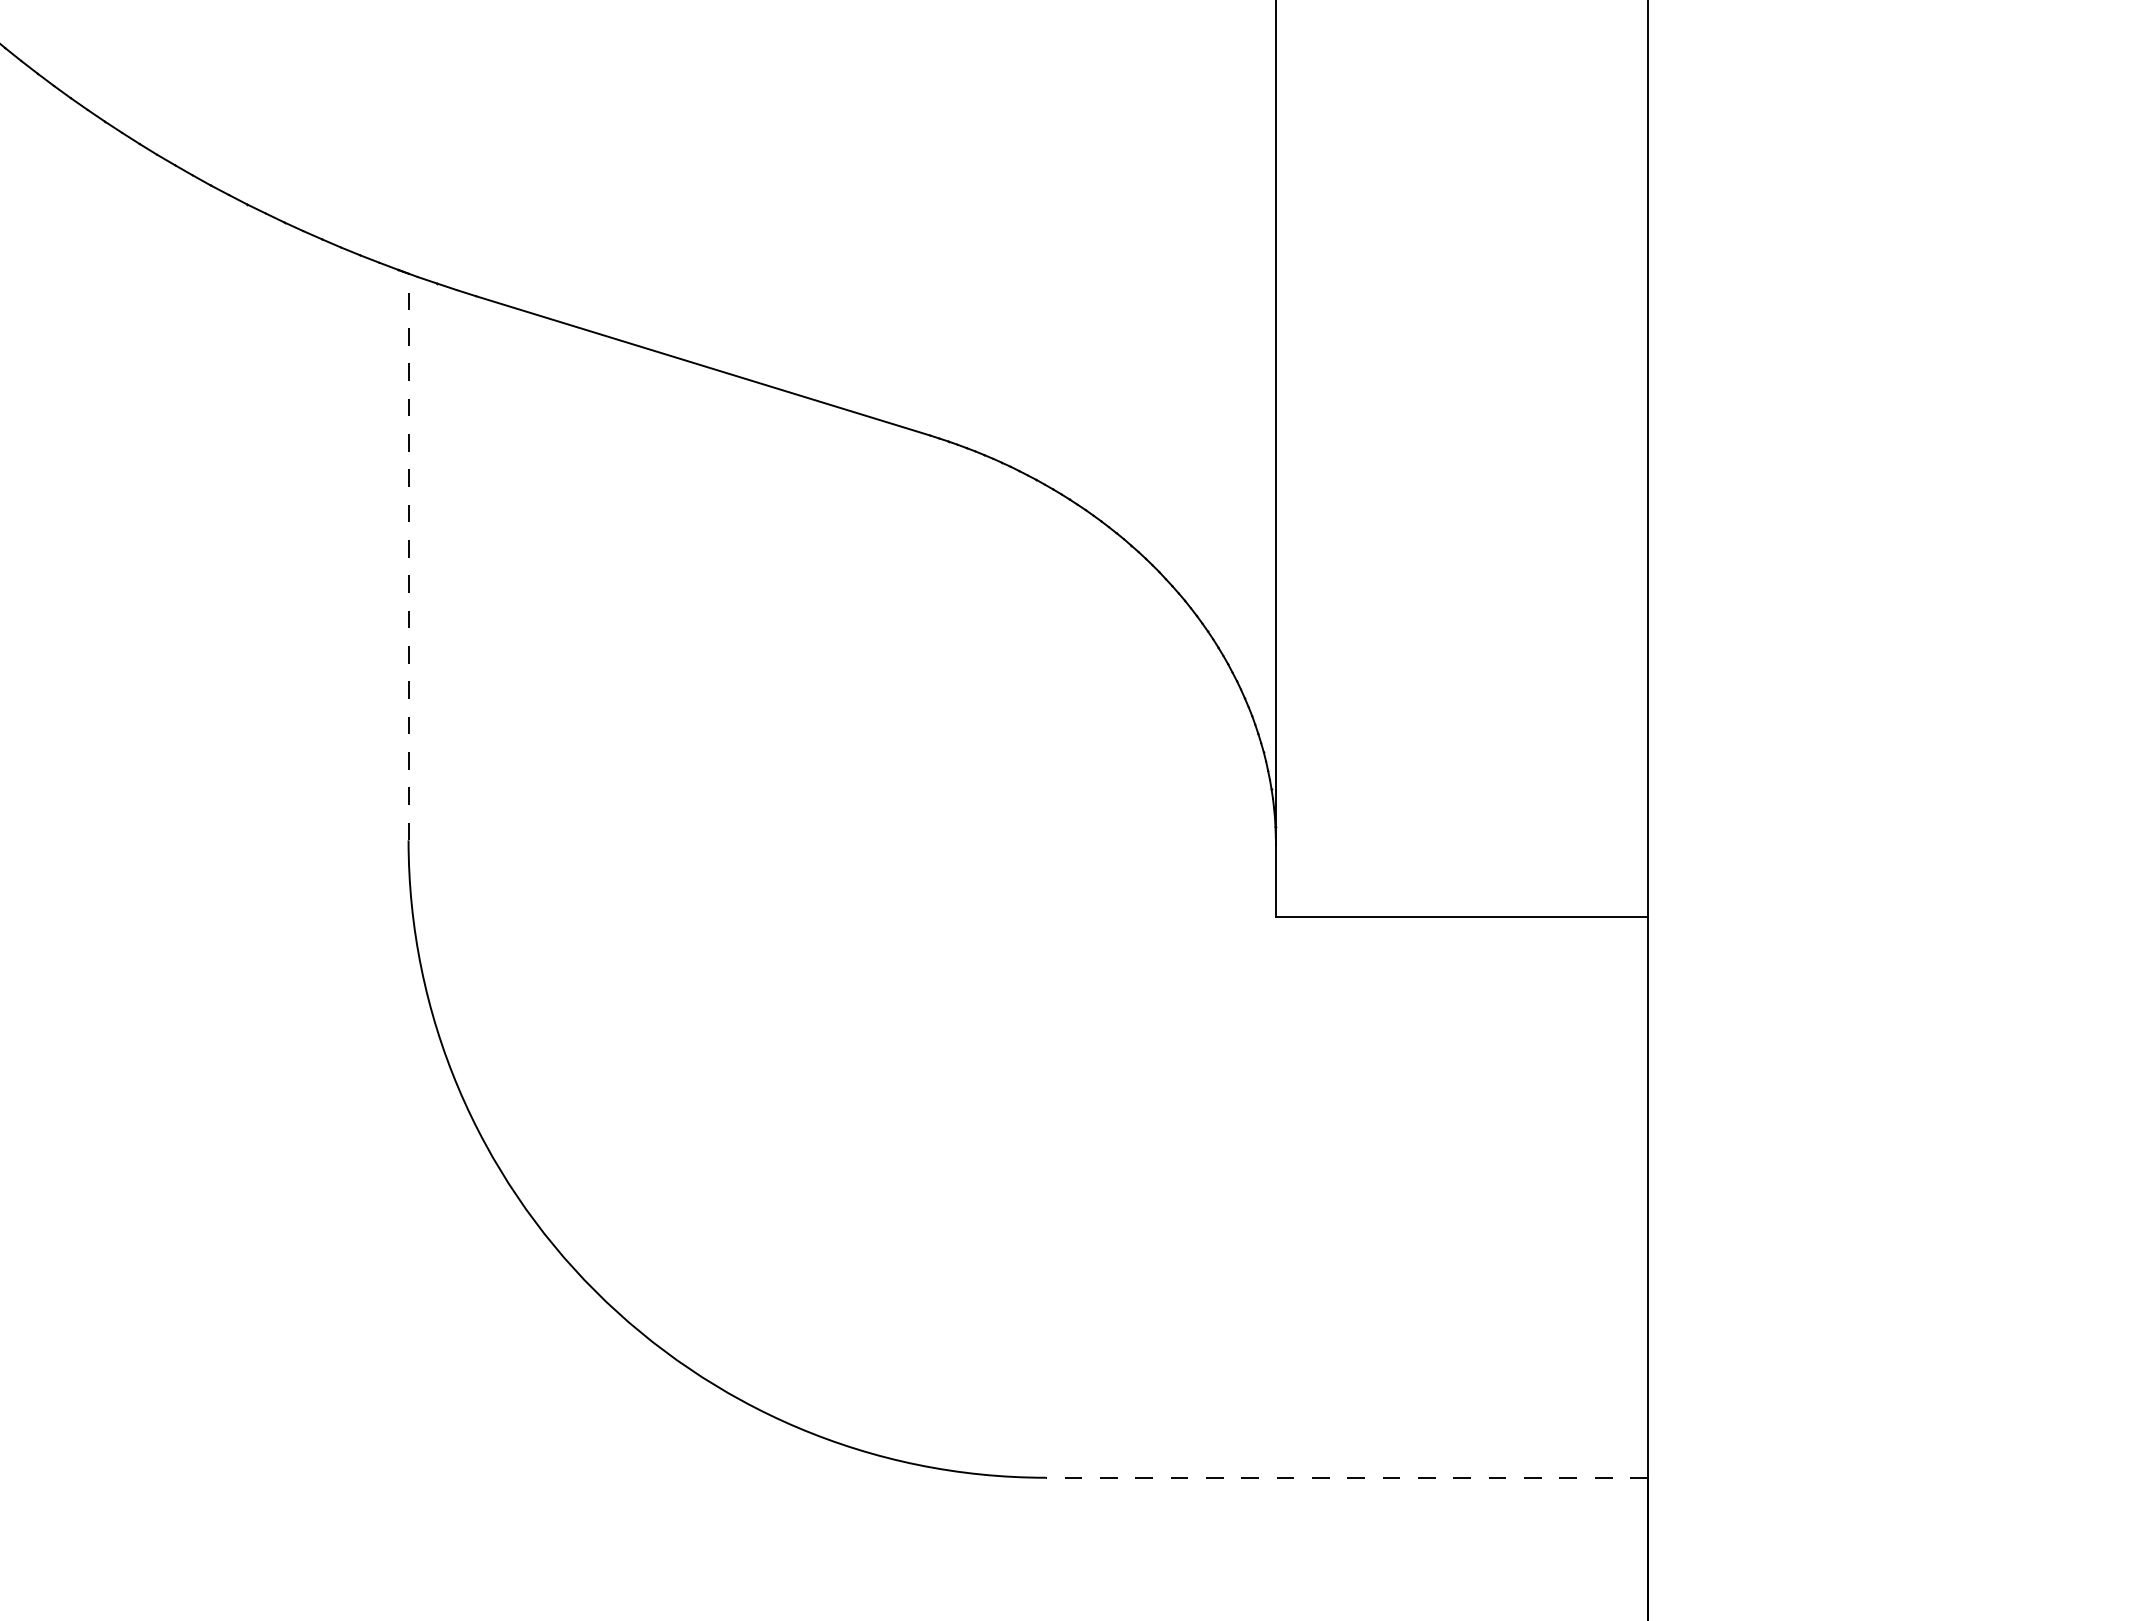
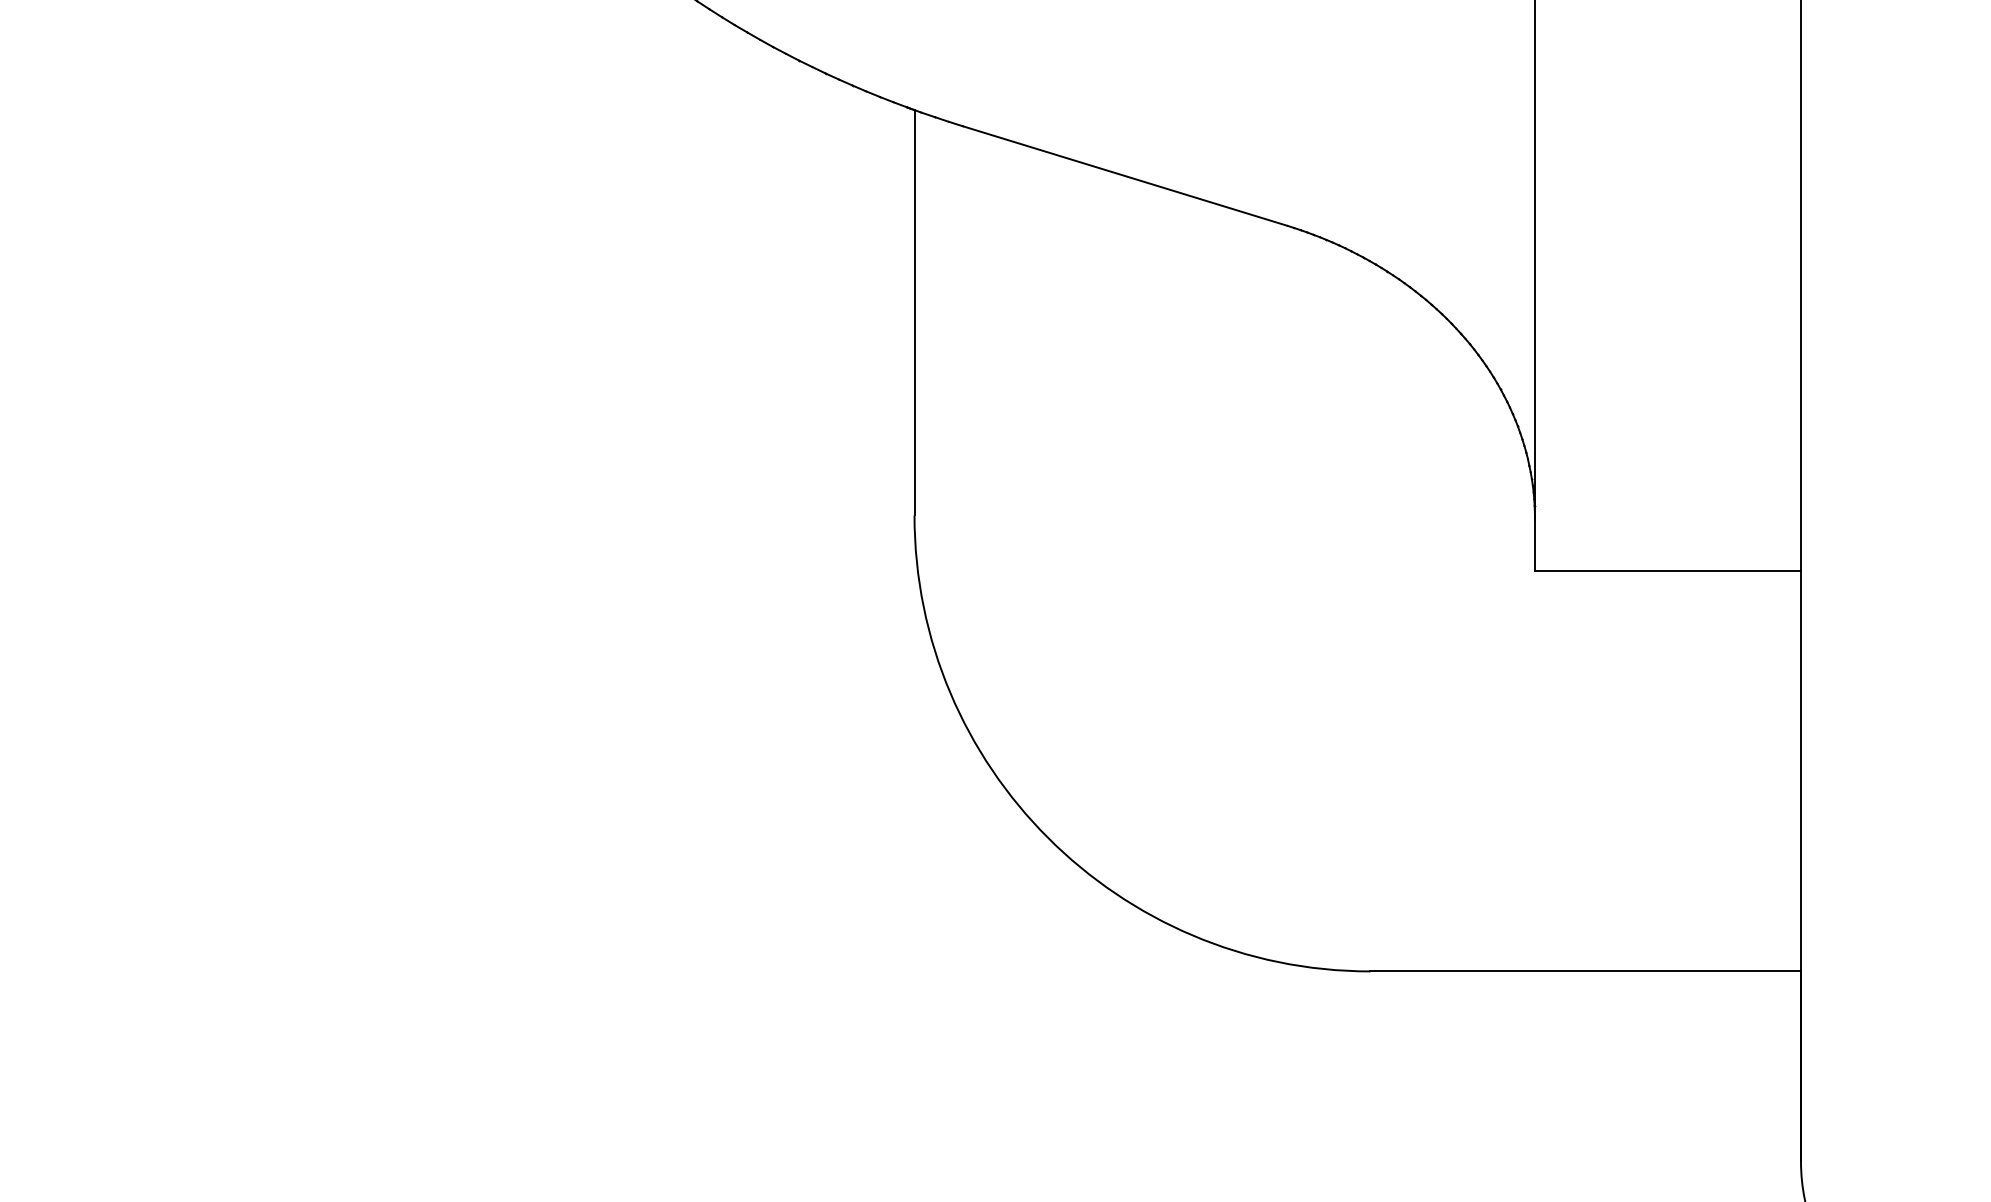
line: (408, 556) -> (914, 312), dashed -> solid
line: (1346, 1477) -> (1585, 971), dashed -> solid

